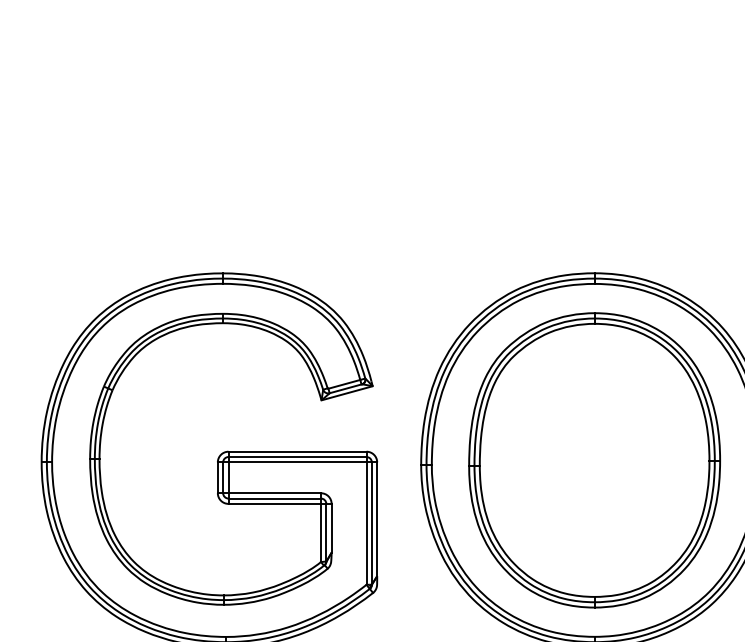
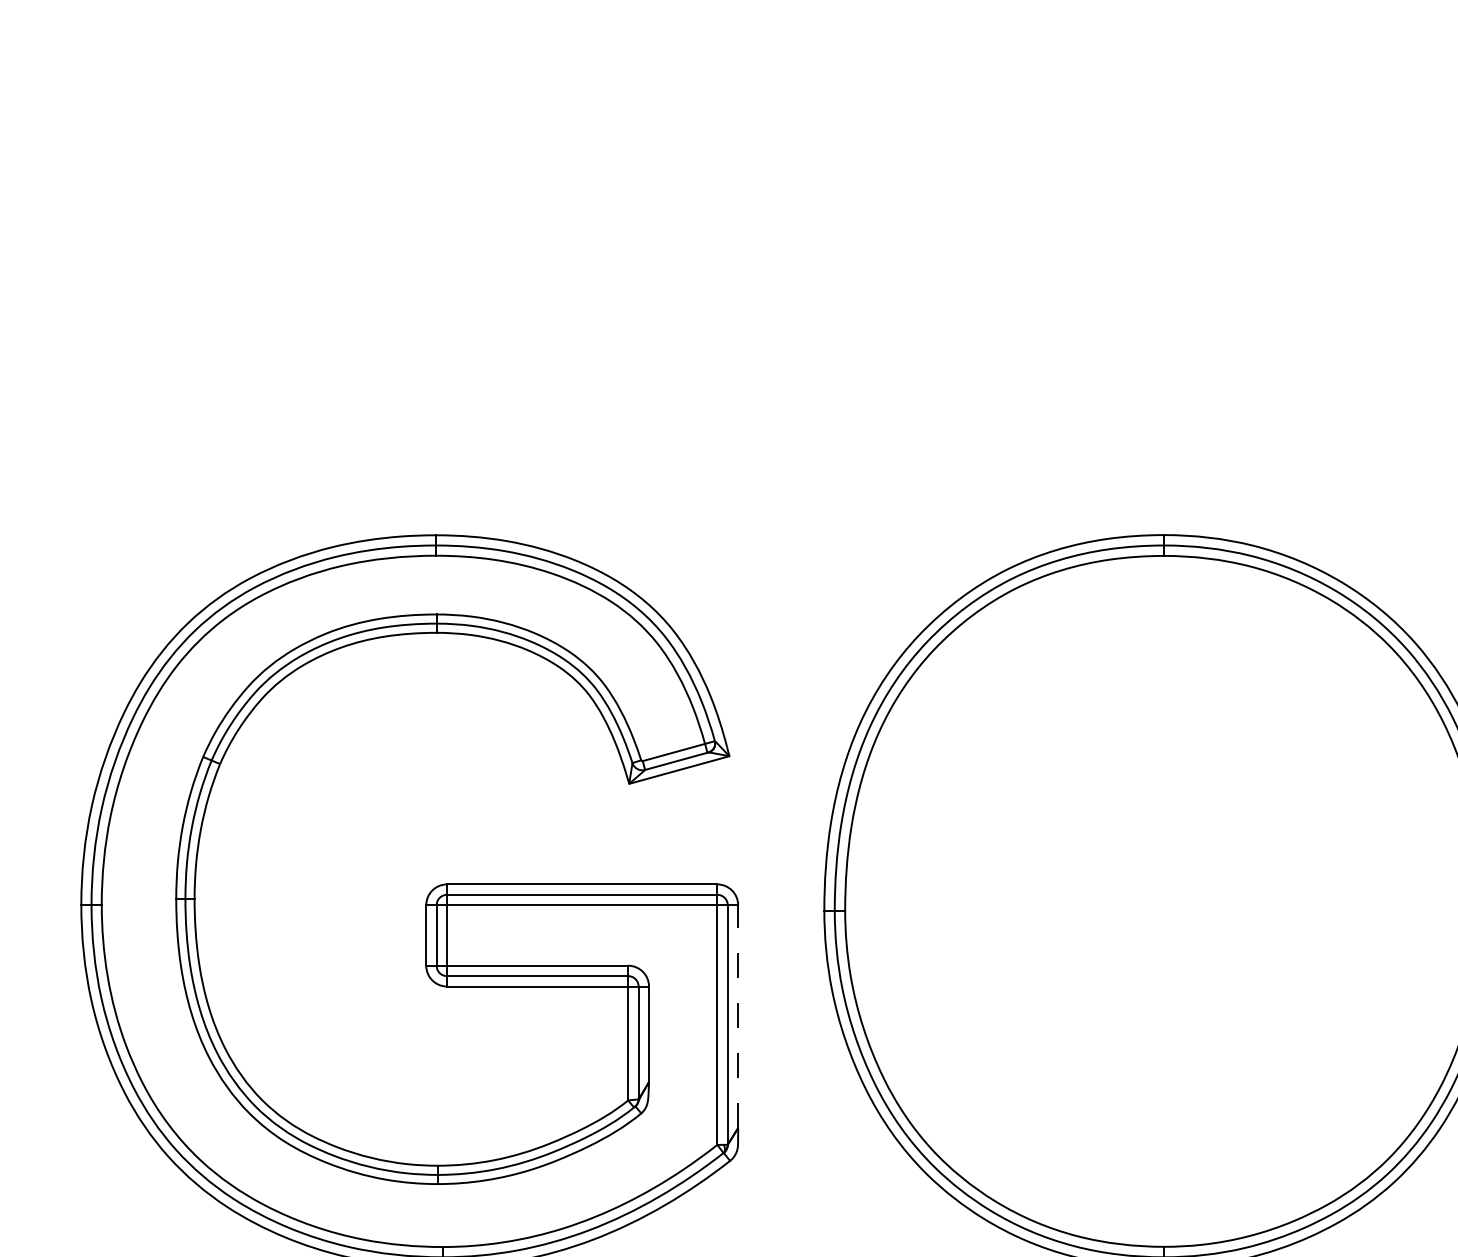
part: (594, 460) -> (1163, 901), removed
line: (377, 519) -> (738, 1017), solid -> dashed

